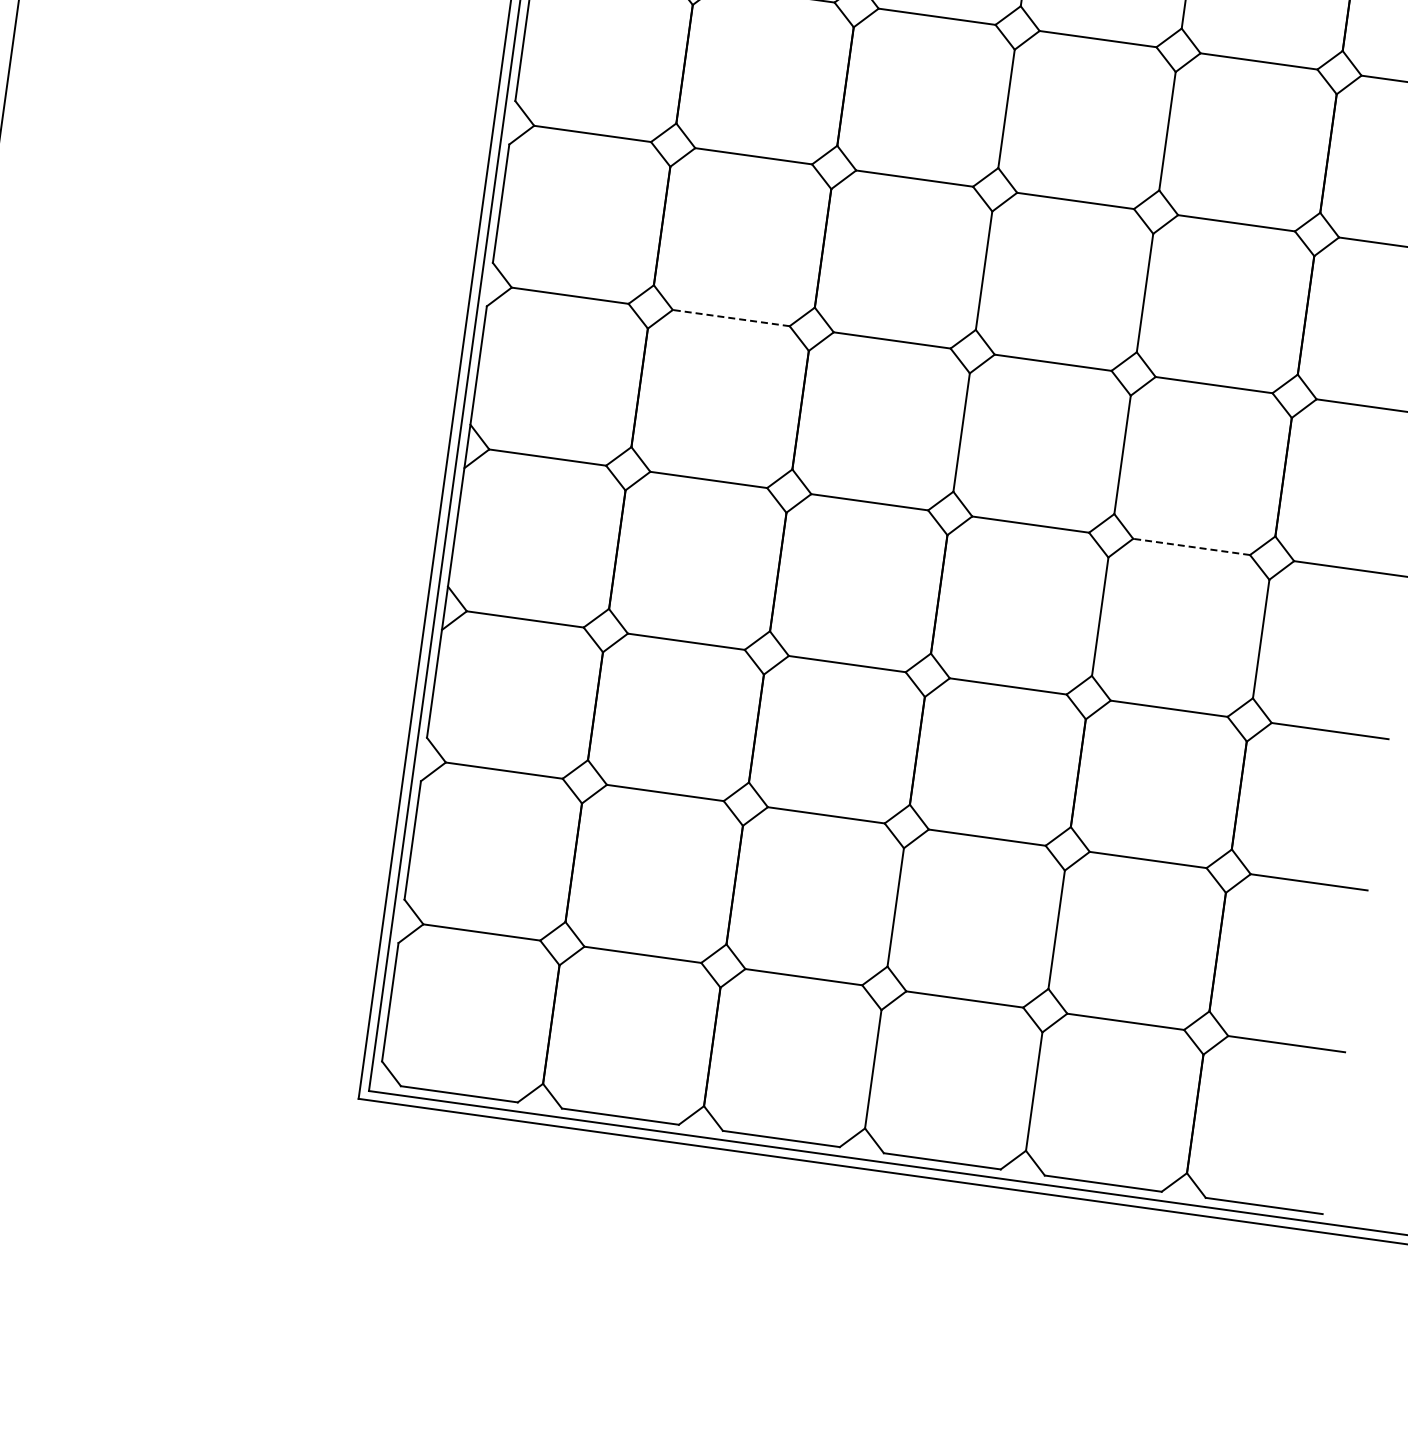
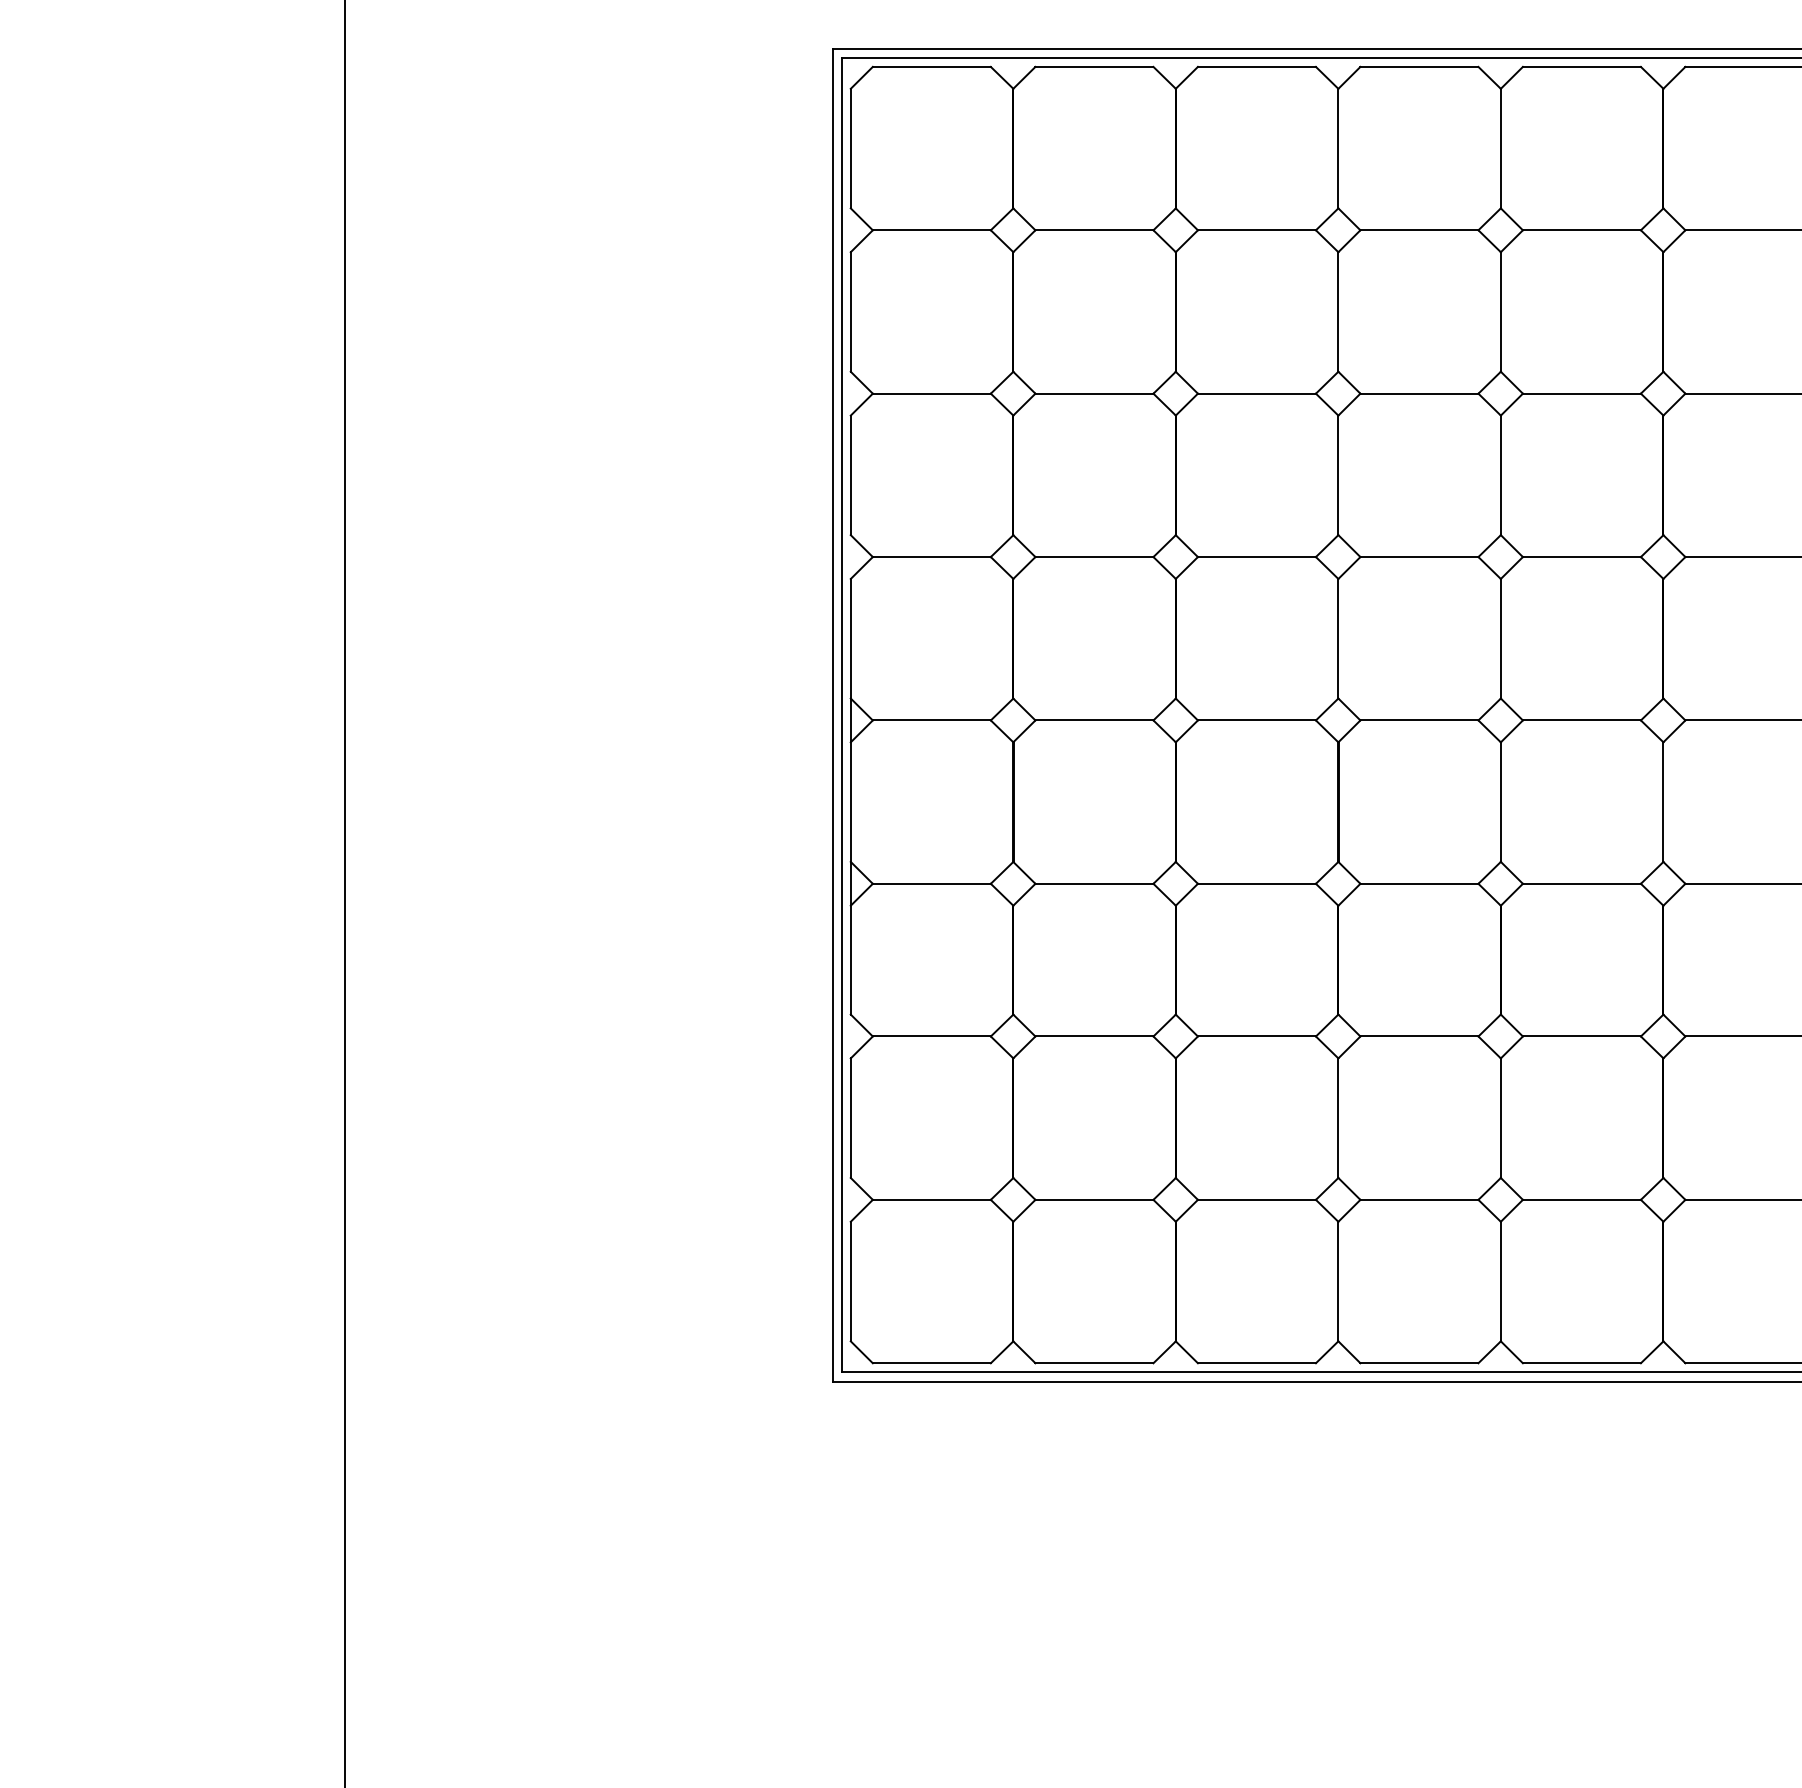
line: (730, 318) -> (1093, 557), dashed -> solid
line: (1191, 546) -> (1581, 720), dashed -> solid

